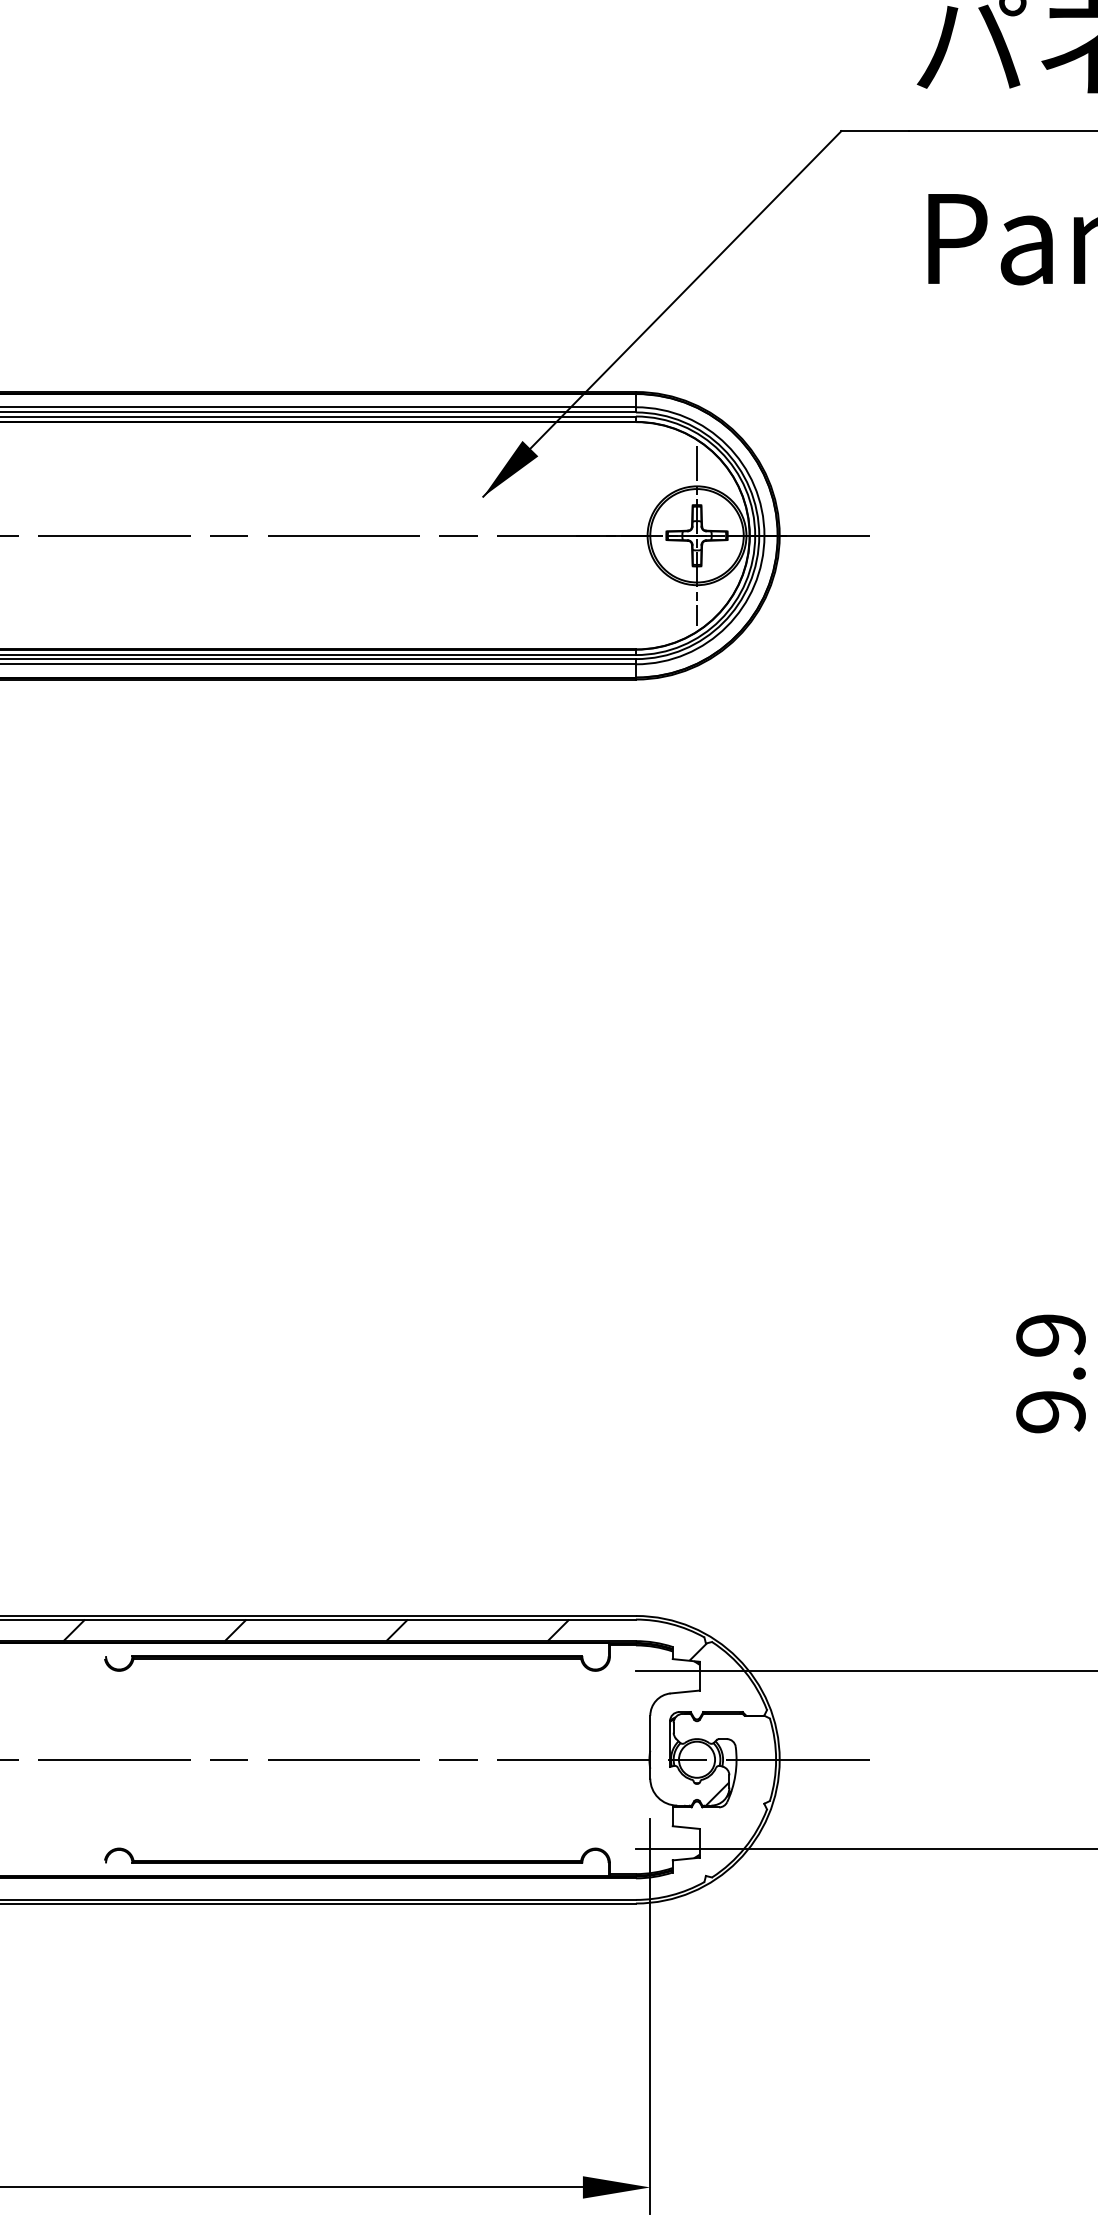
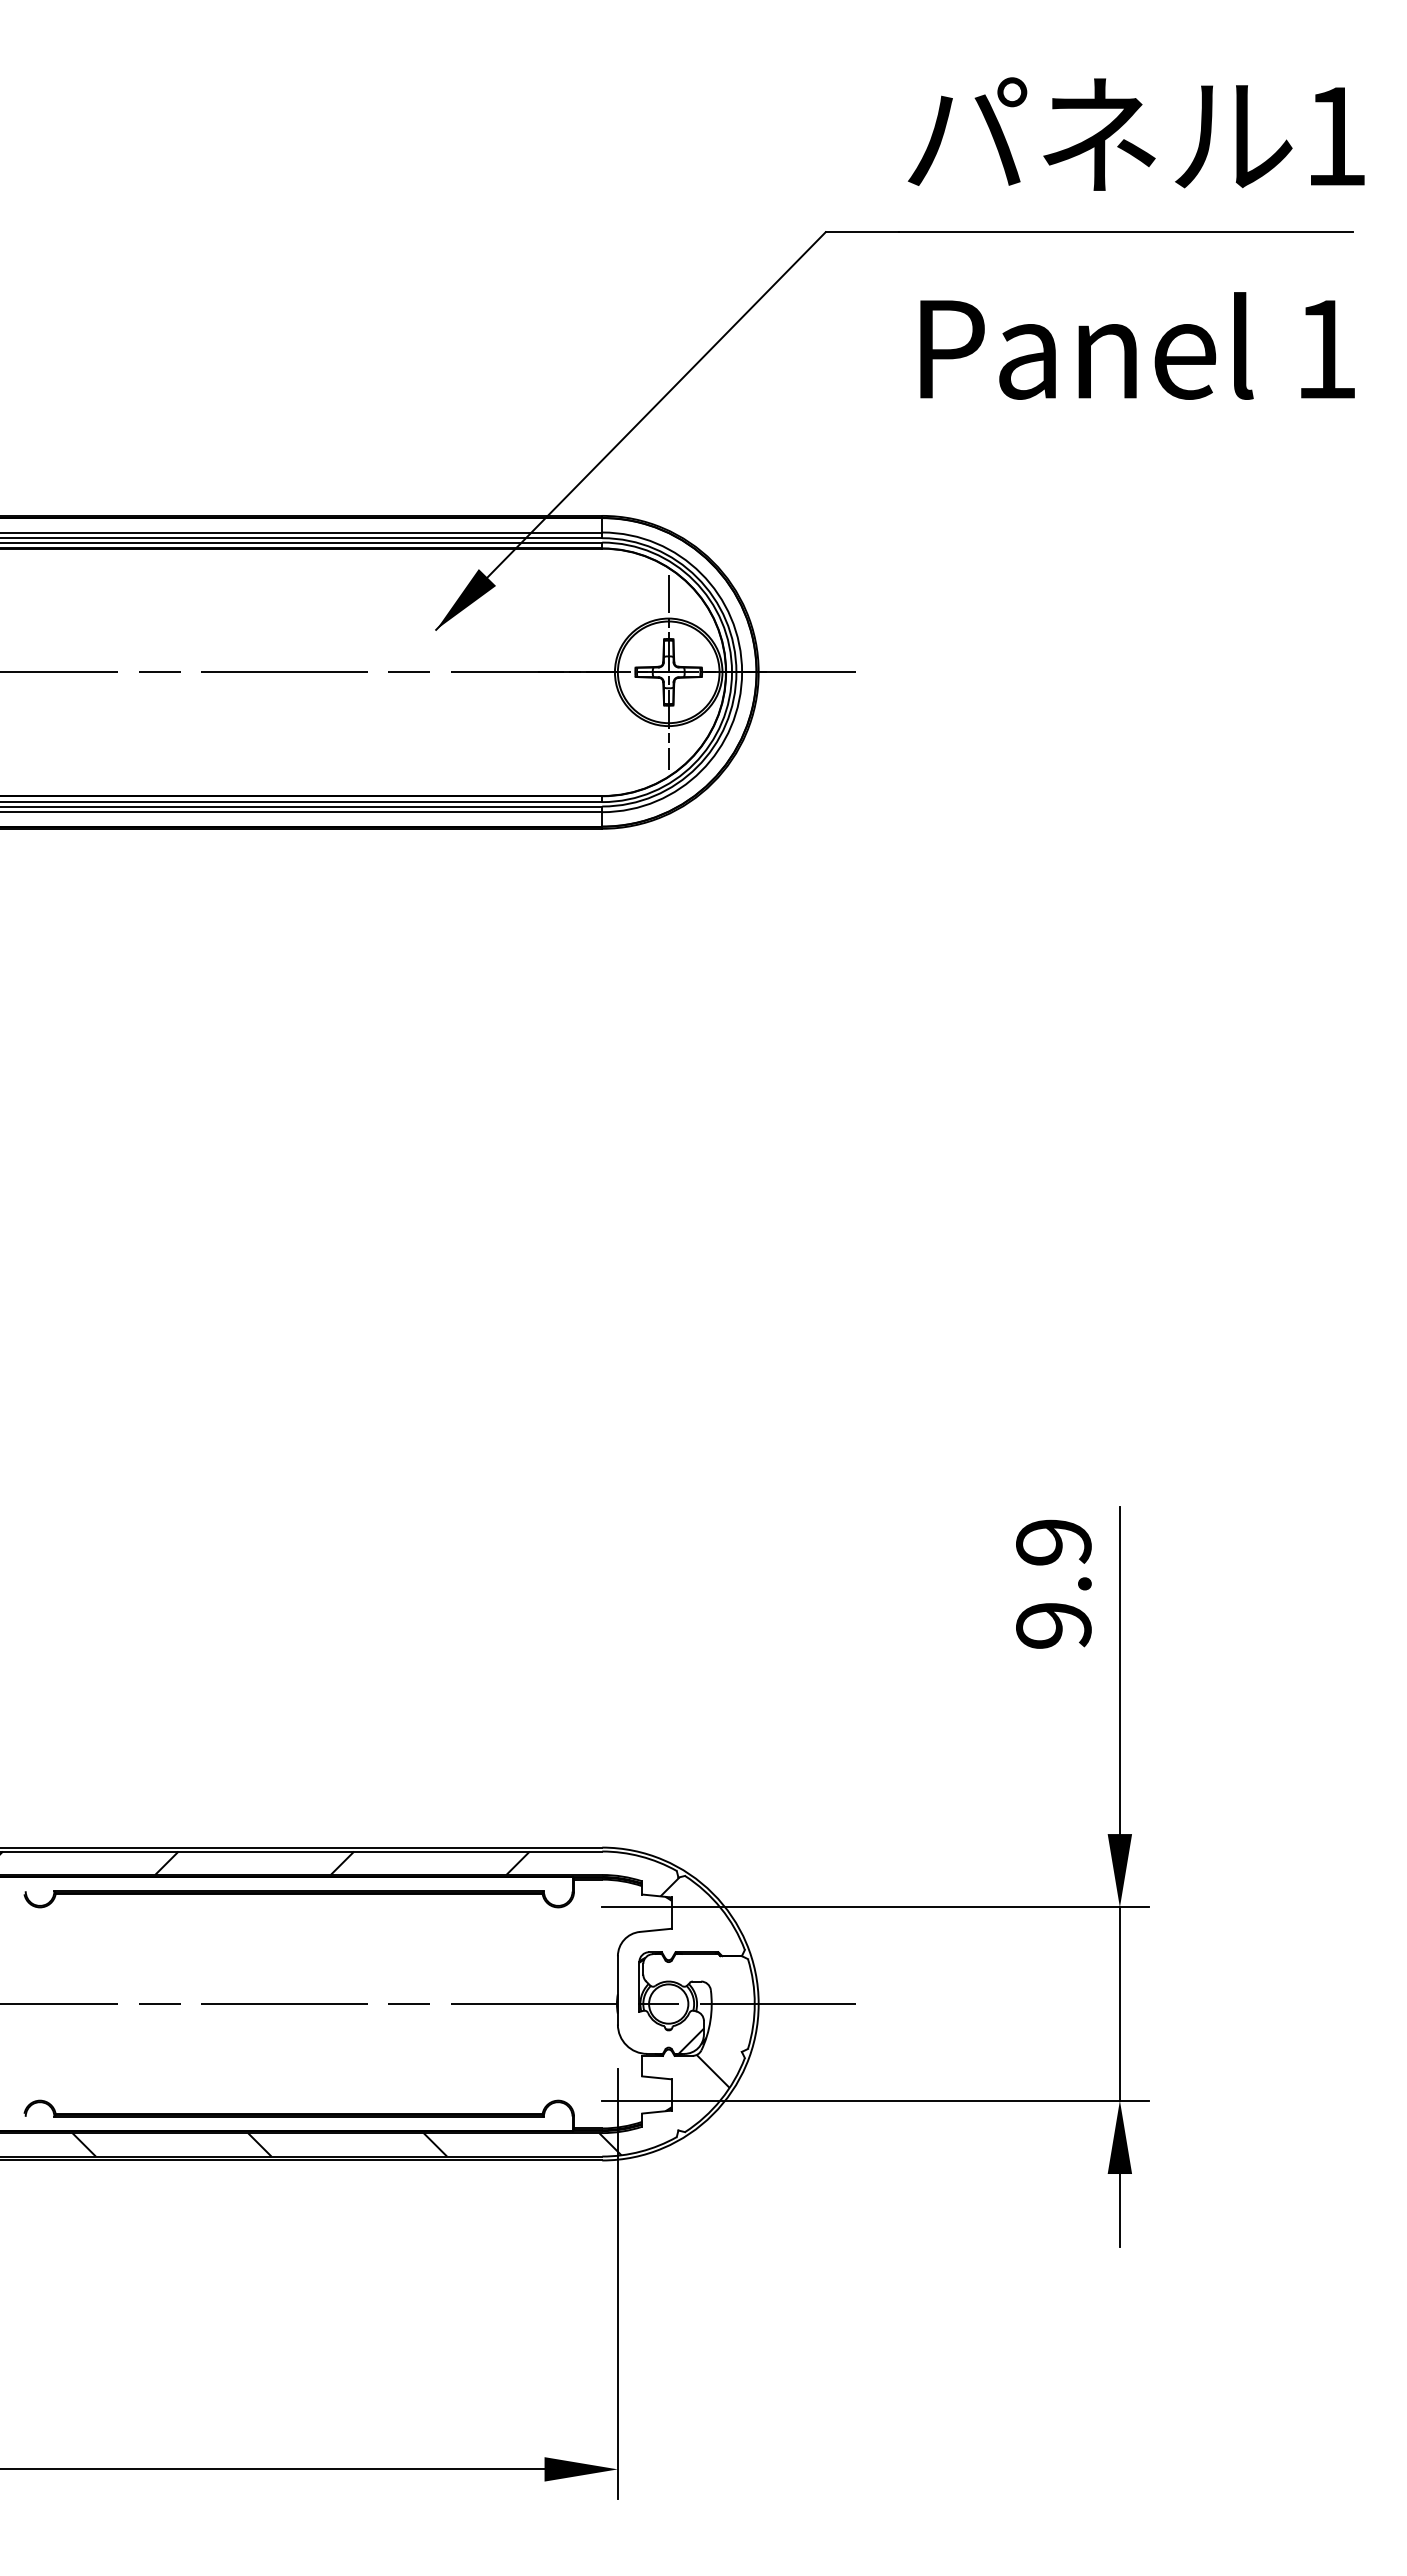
hatch: (450, 1852) -> (400, 2105), added

